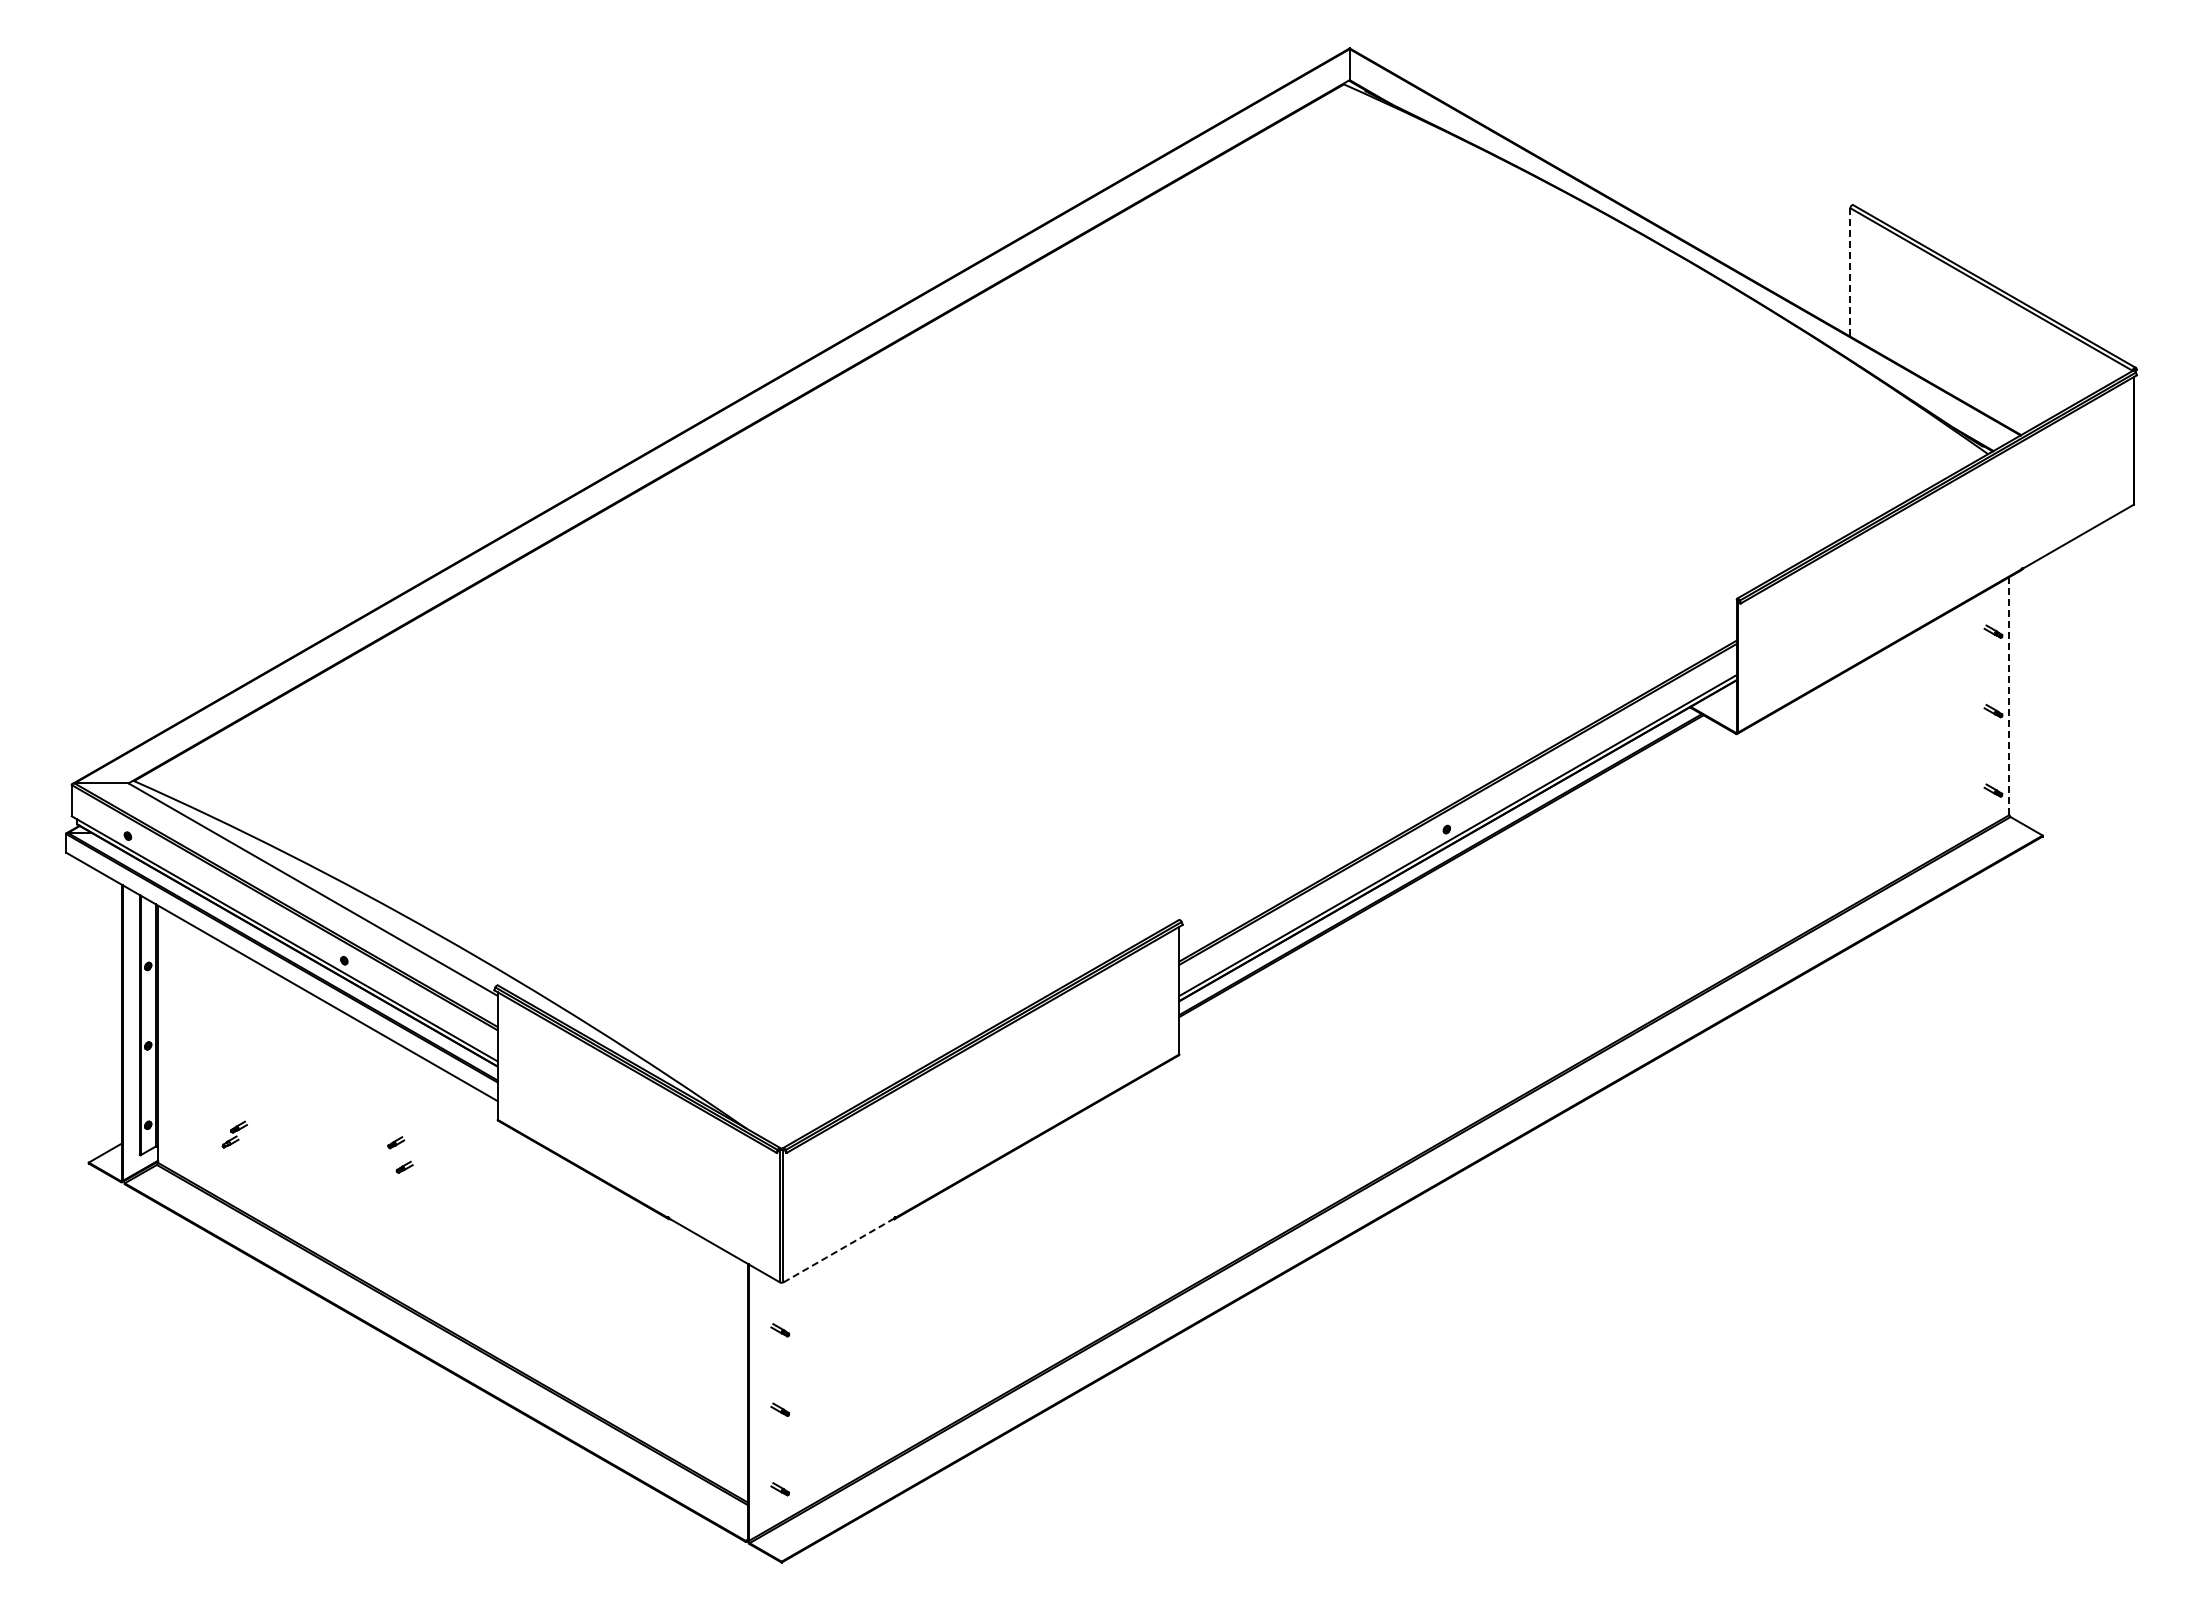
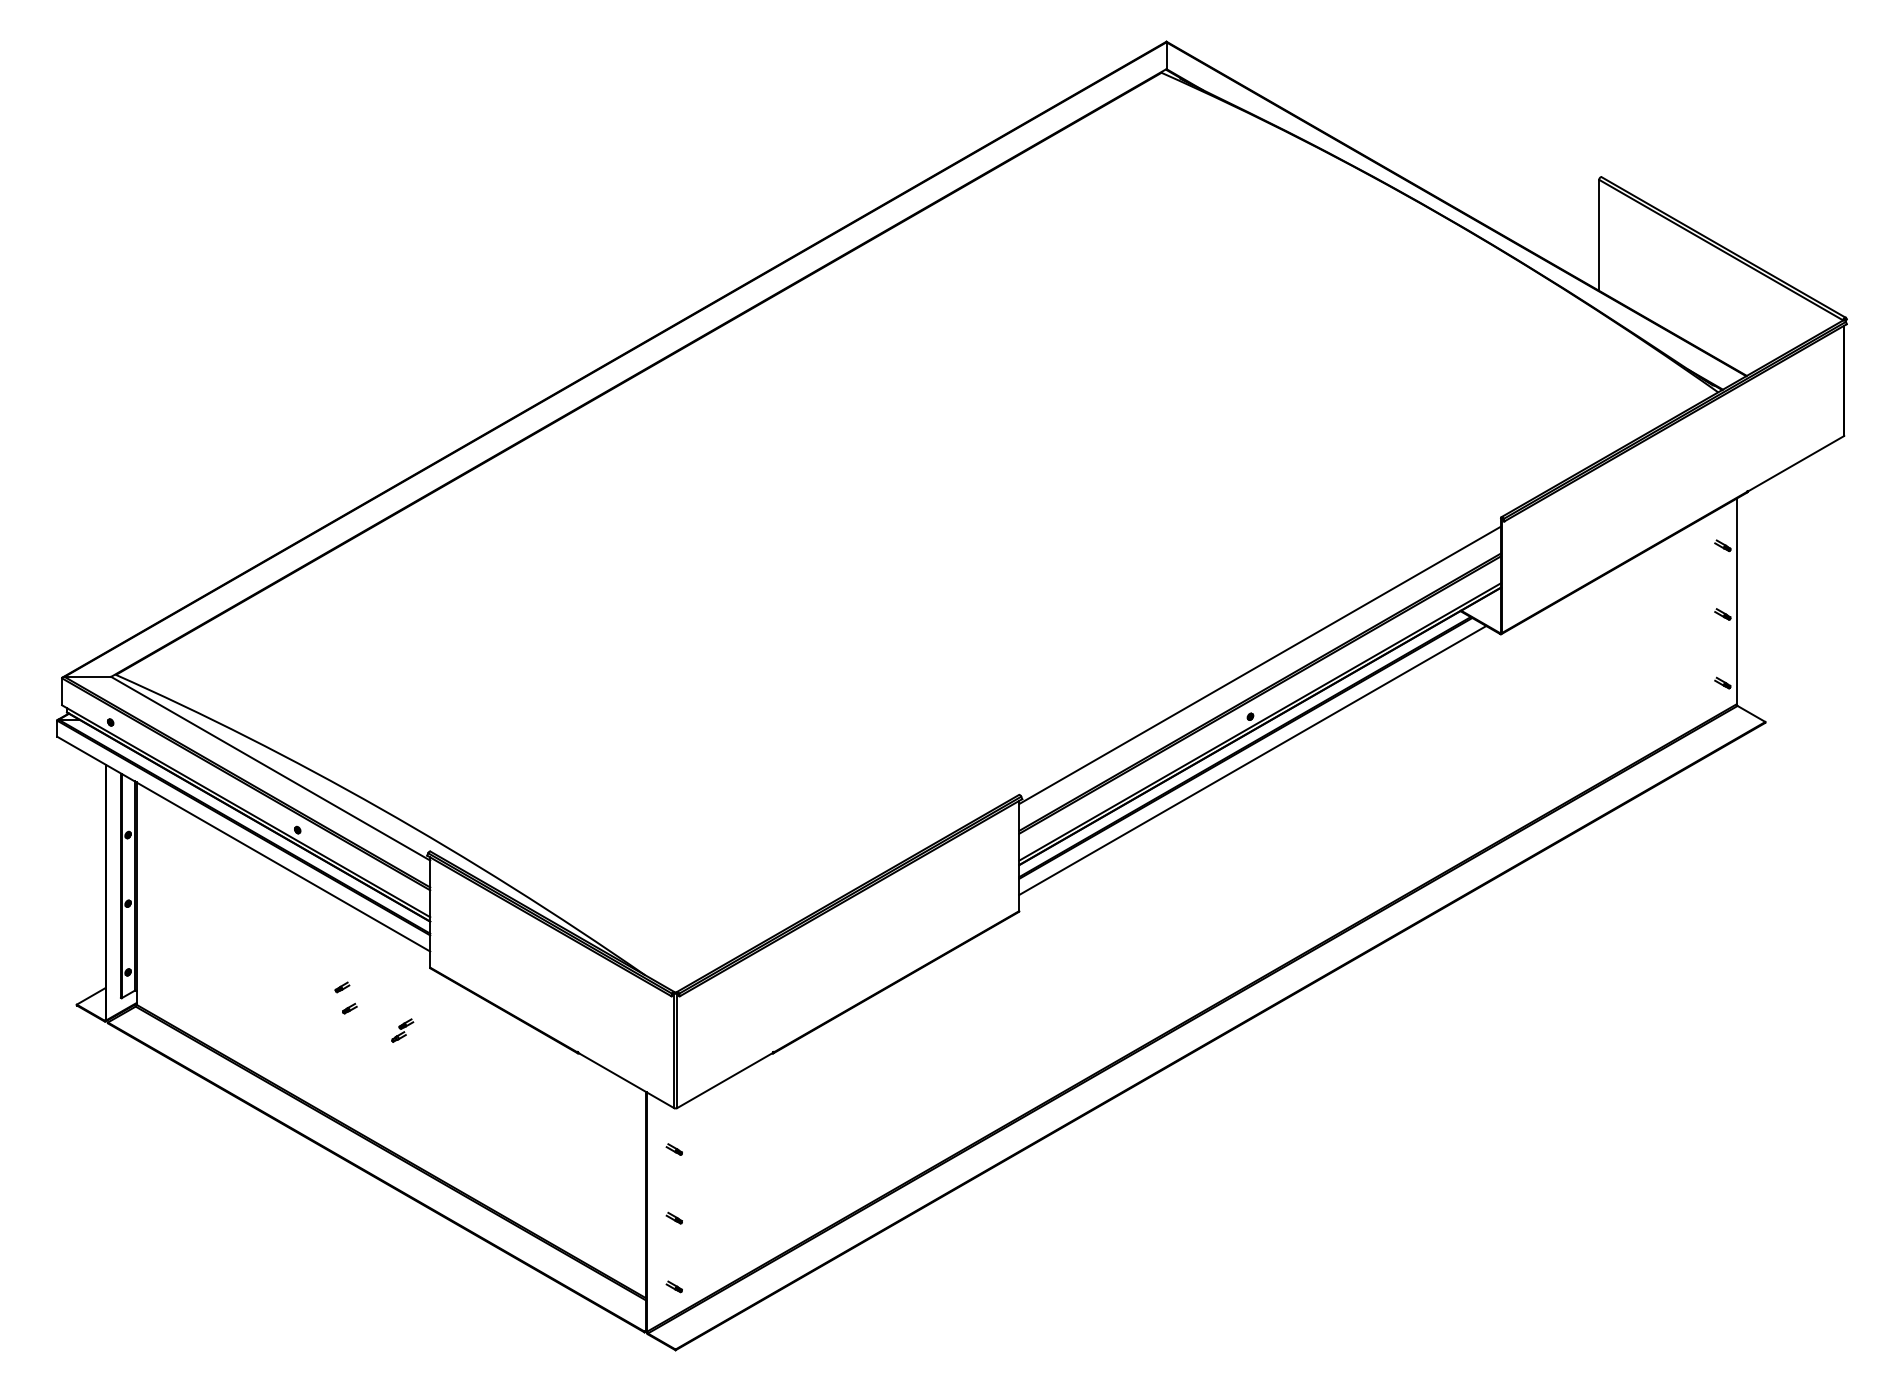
line: (1850, 273) -> (1599, 236), dashed -> solid
line: (2009, 696) -> (1736, 601), dashed -> solid
line: (1457, 769) -> (1259, 664), added
line: (1449, 879) -> (1252, 759), added
part: (234, 1134) -> (402, 1030), moved
line: (839, 1250) -> (725, 1080), dashed -> solid

